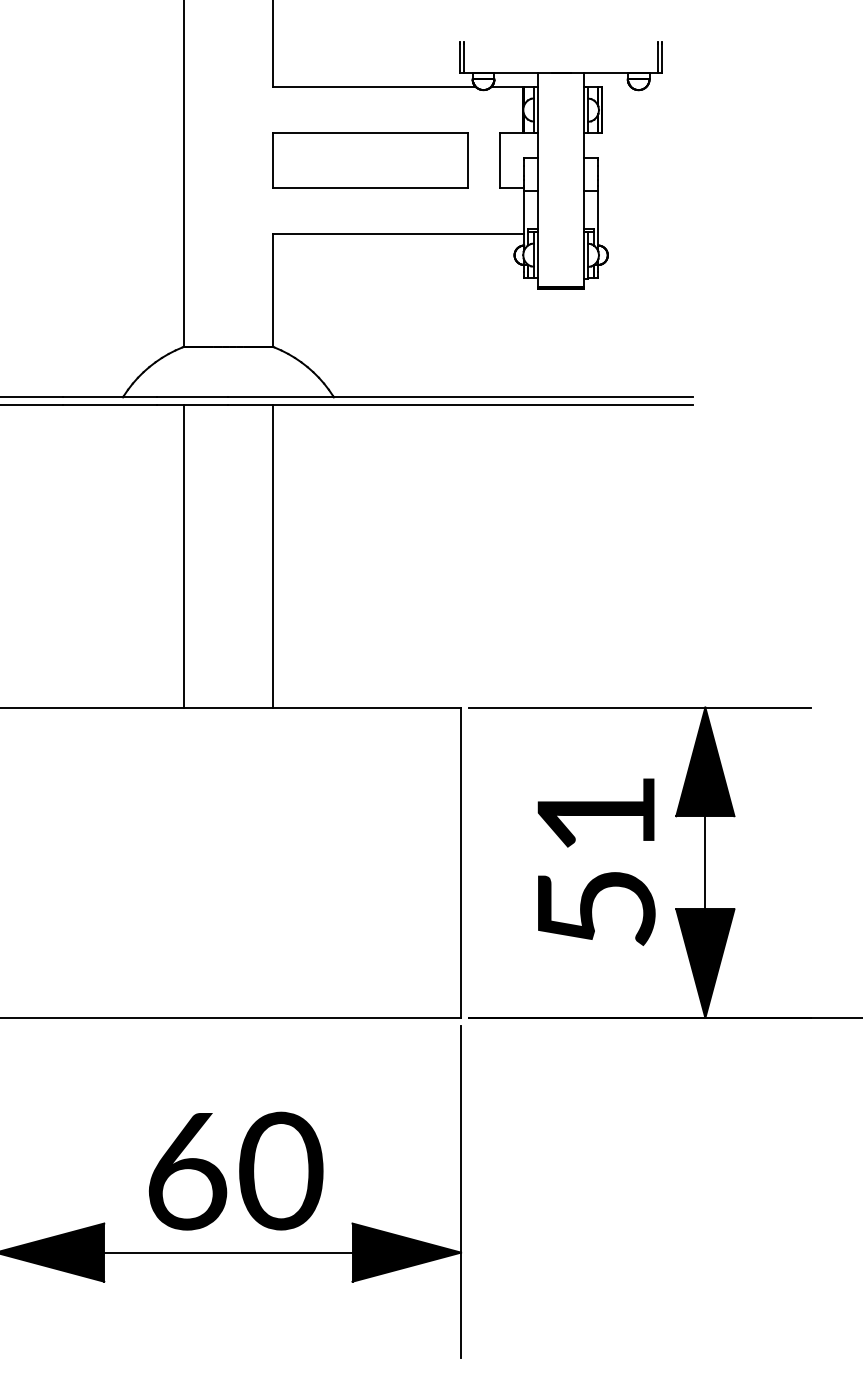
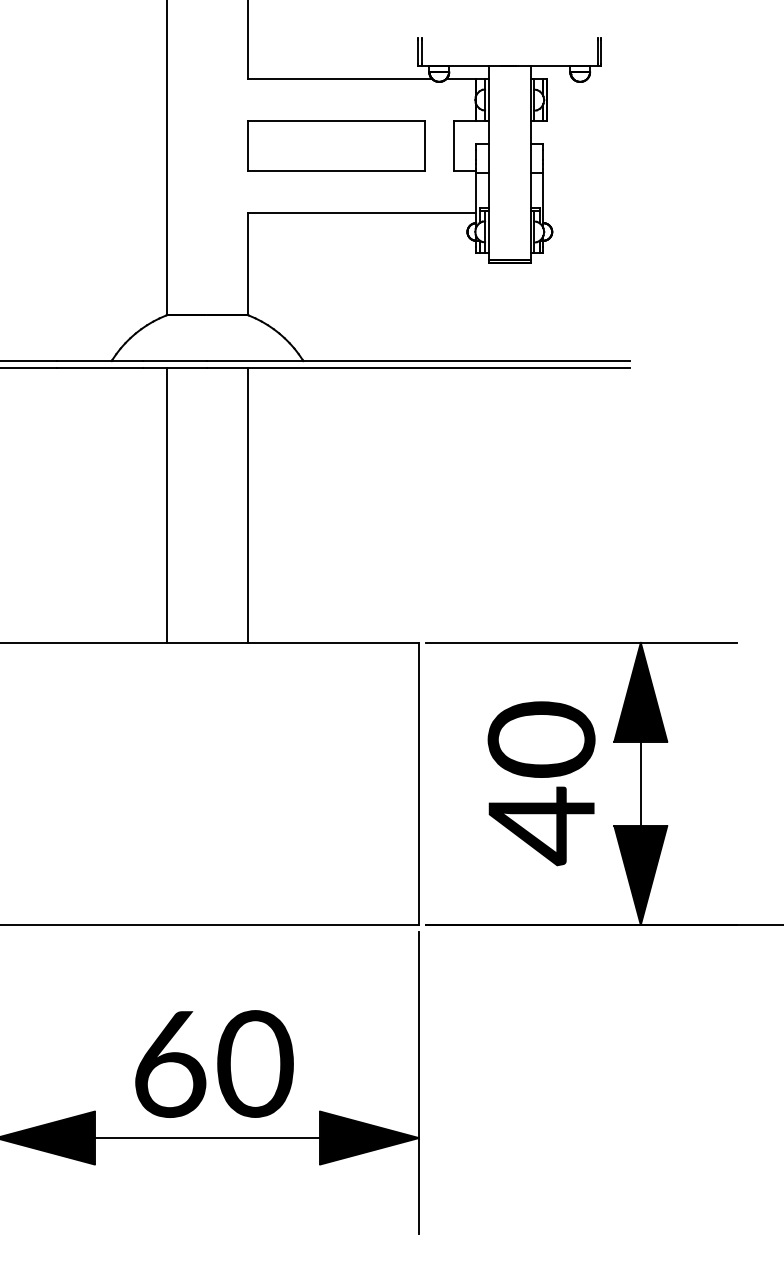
text: (595, 862) -> (540, 783), 51 -> 40

